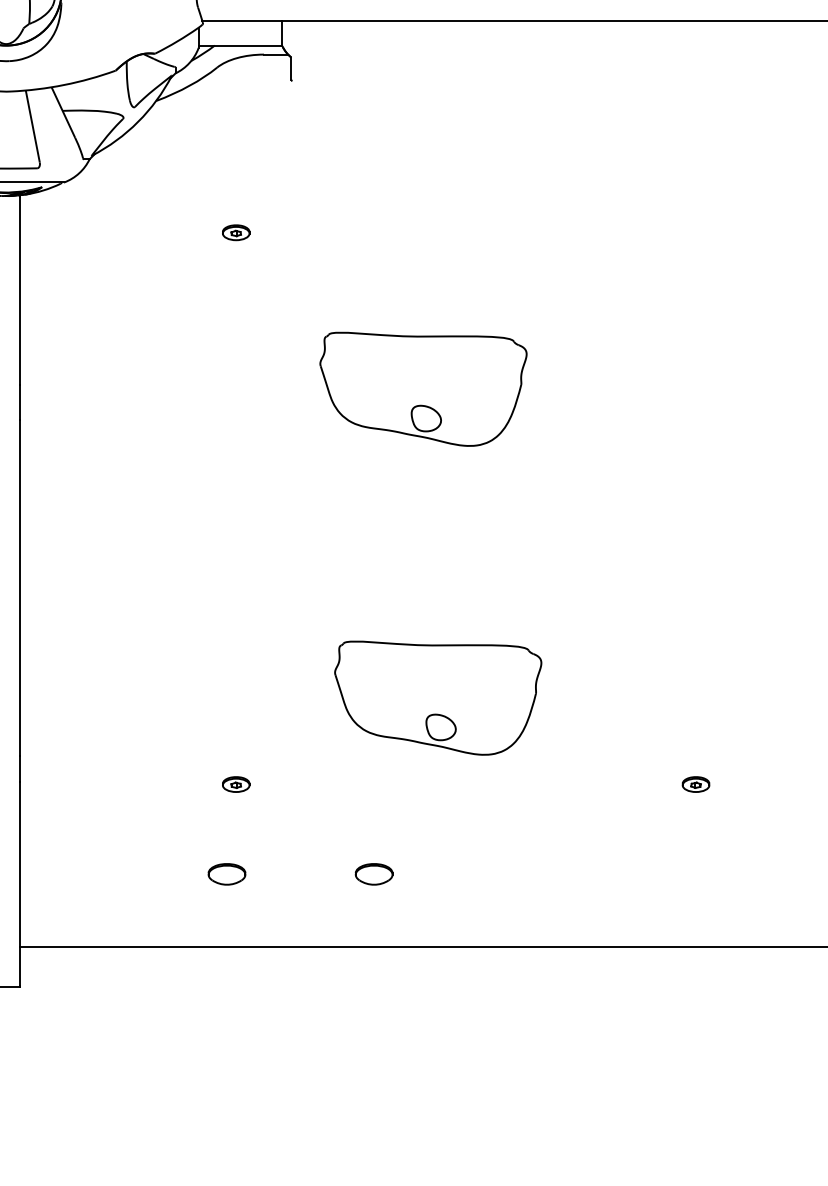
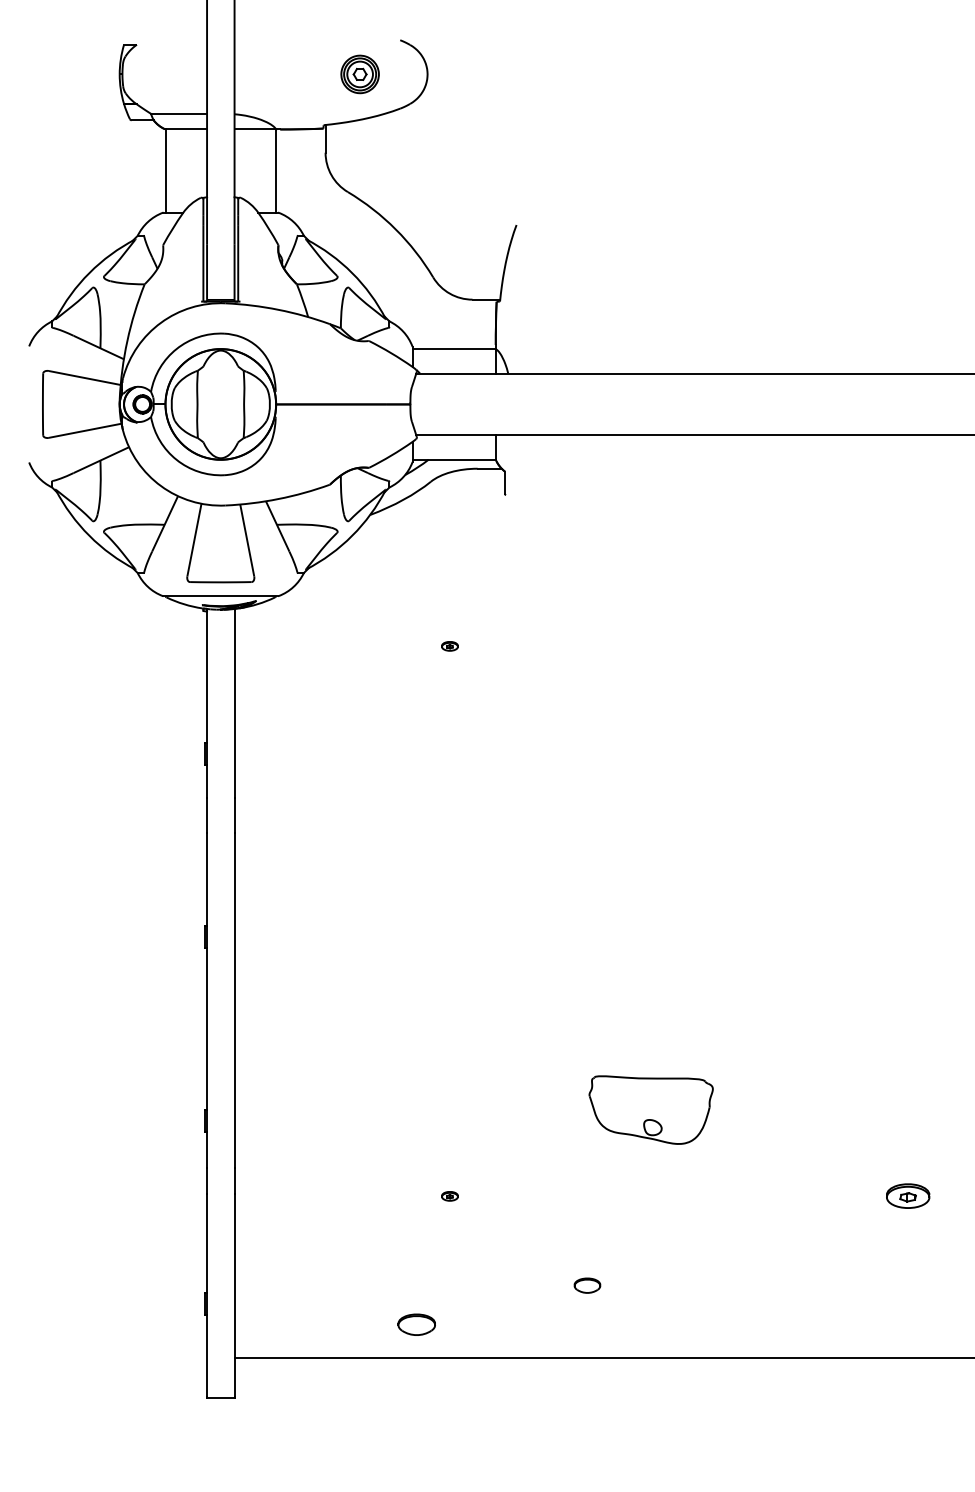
part: (235, 232) -> (449, 646), size x0.6
part: (423, 389) -> (636, 802), removed
part: (437, 697) -> (650, 1109), size x0.6
part: (235, 784) -> (449, 1196), size x0.6
part: (696, 784) -> (908, 1196), size x1.6
part: (226, 874) -> (416, 1324), moved
part: (374, 874) -> (587, 1285), size x0.7

